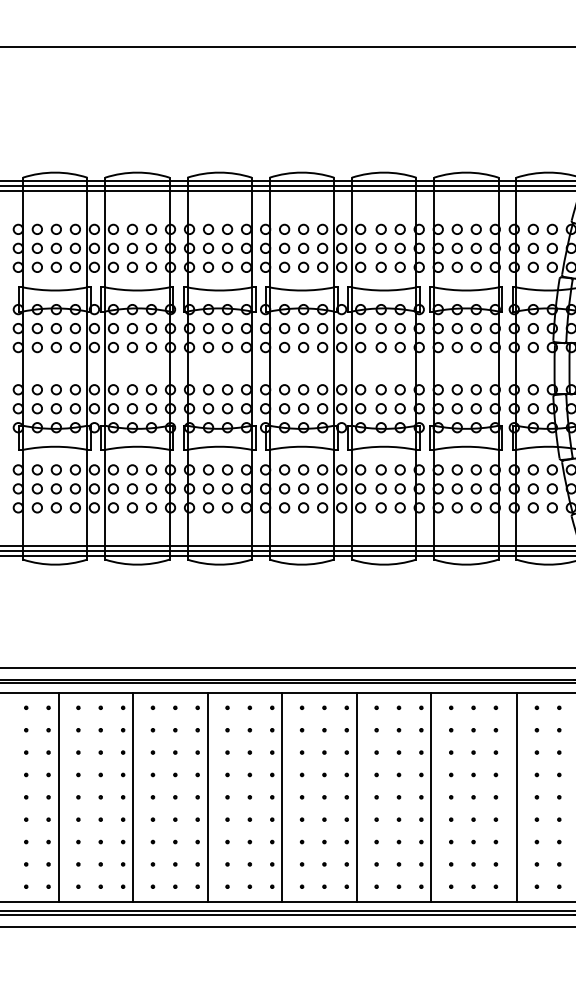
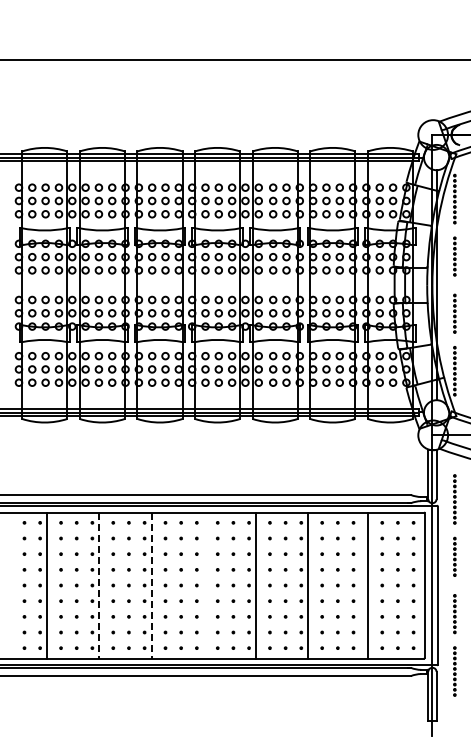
line: (133, 797) -> (99, 585), solid -> dashed
line: (207, 797) -> (151, 585), solid -> dashed
line: (281, 797) -> (203, 585), removed

